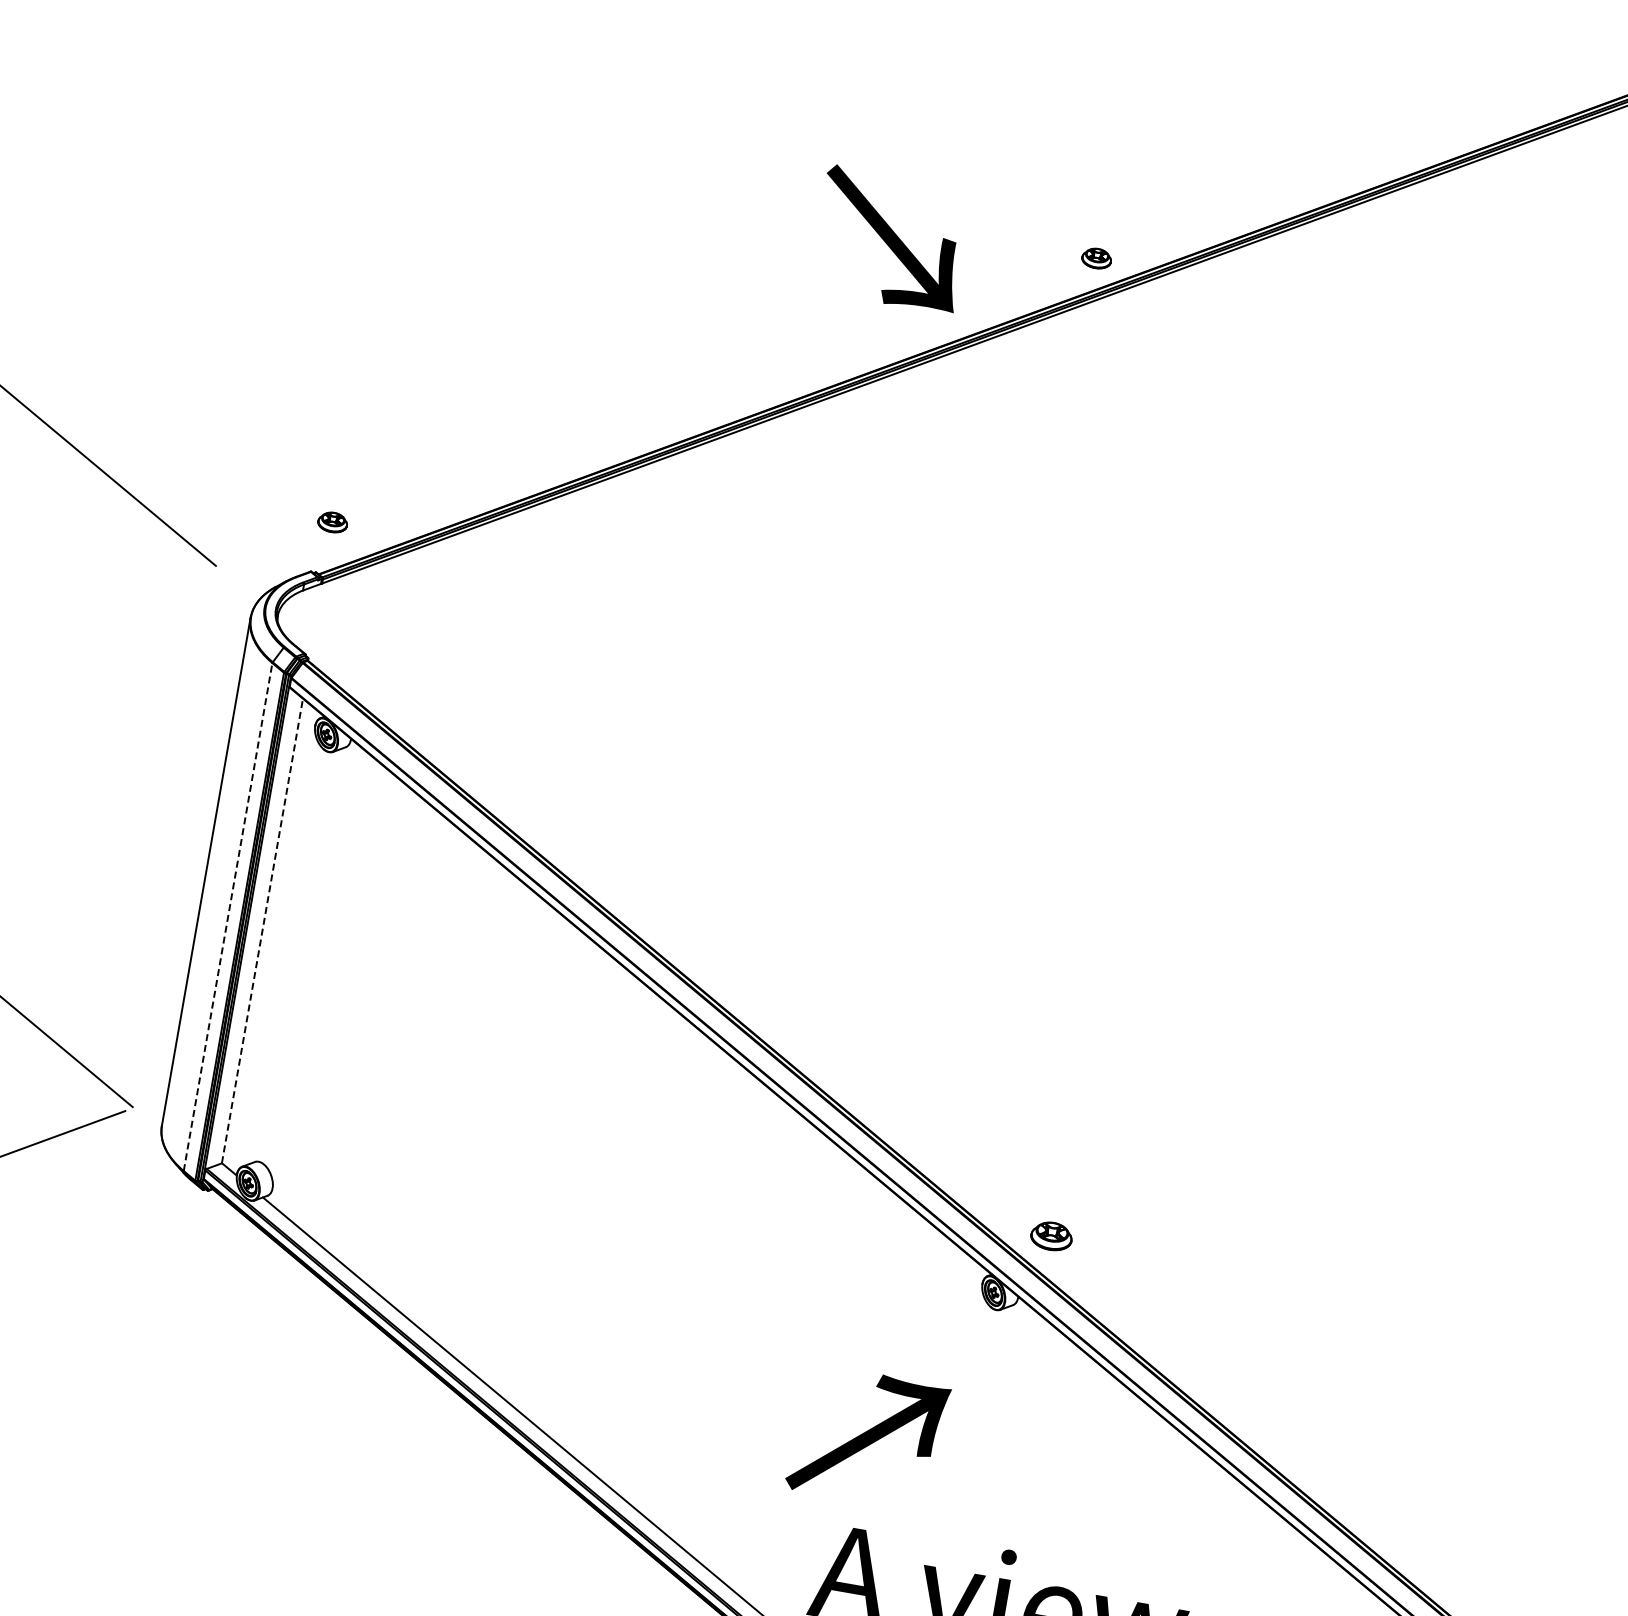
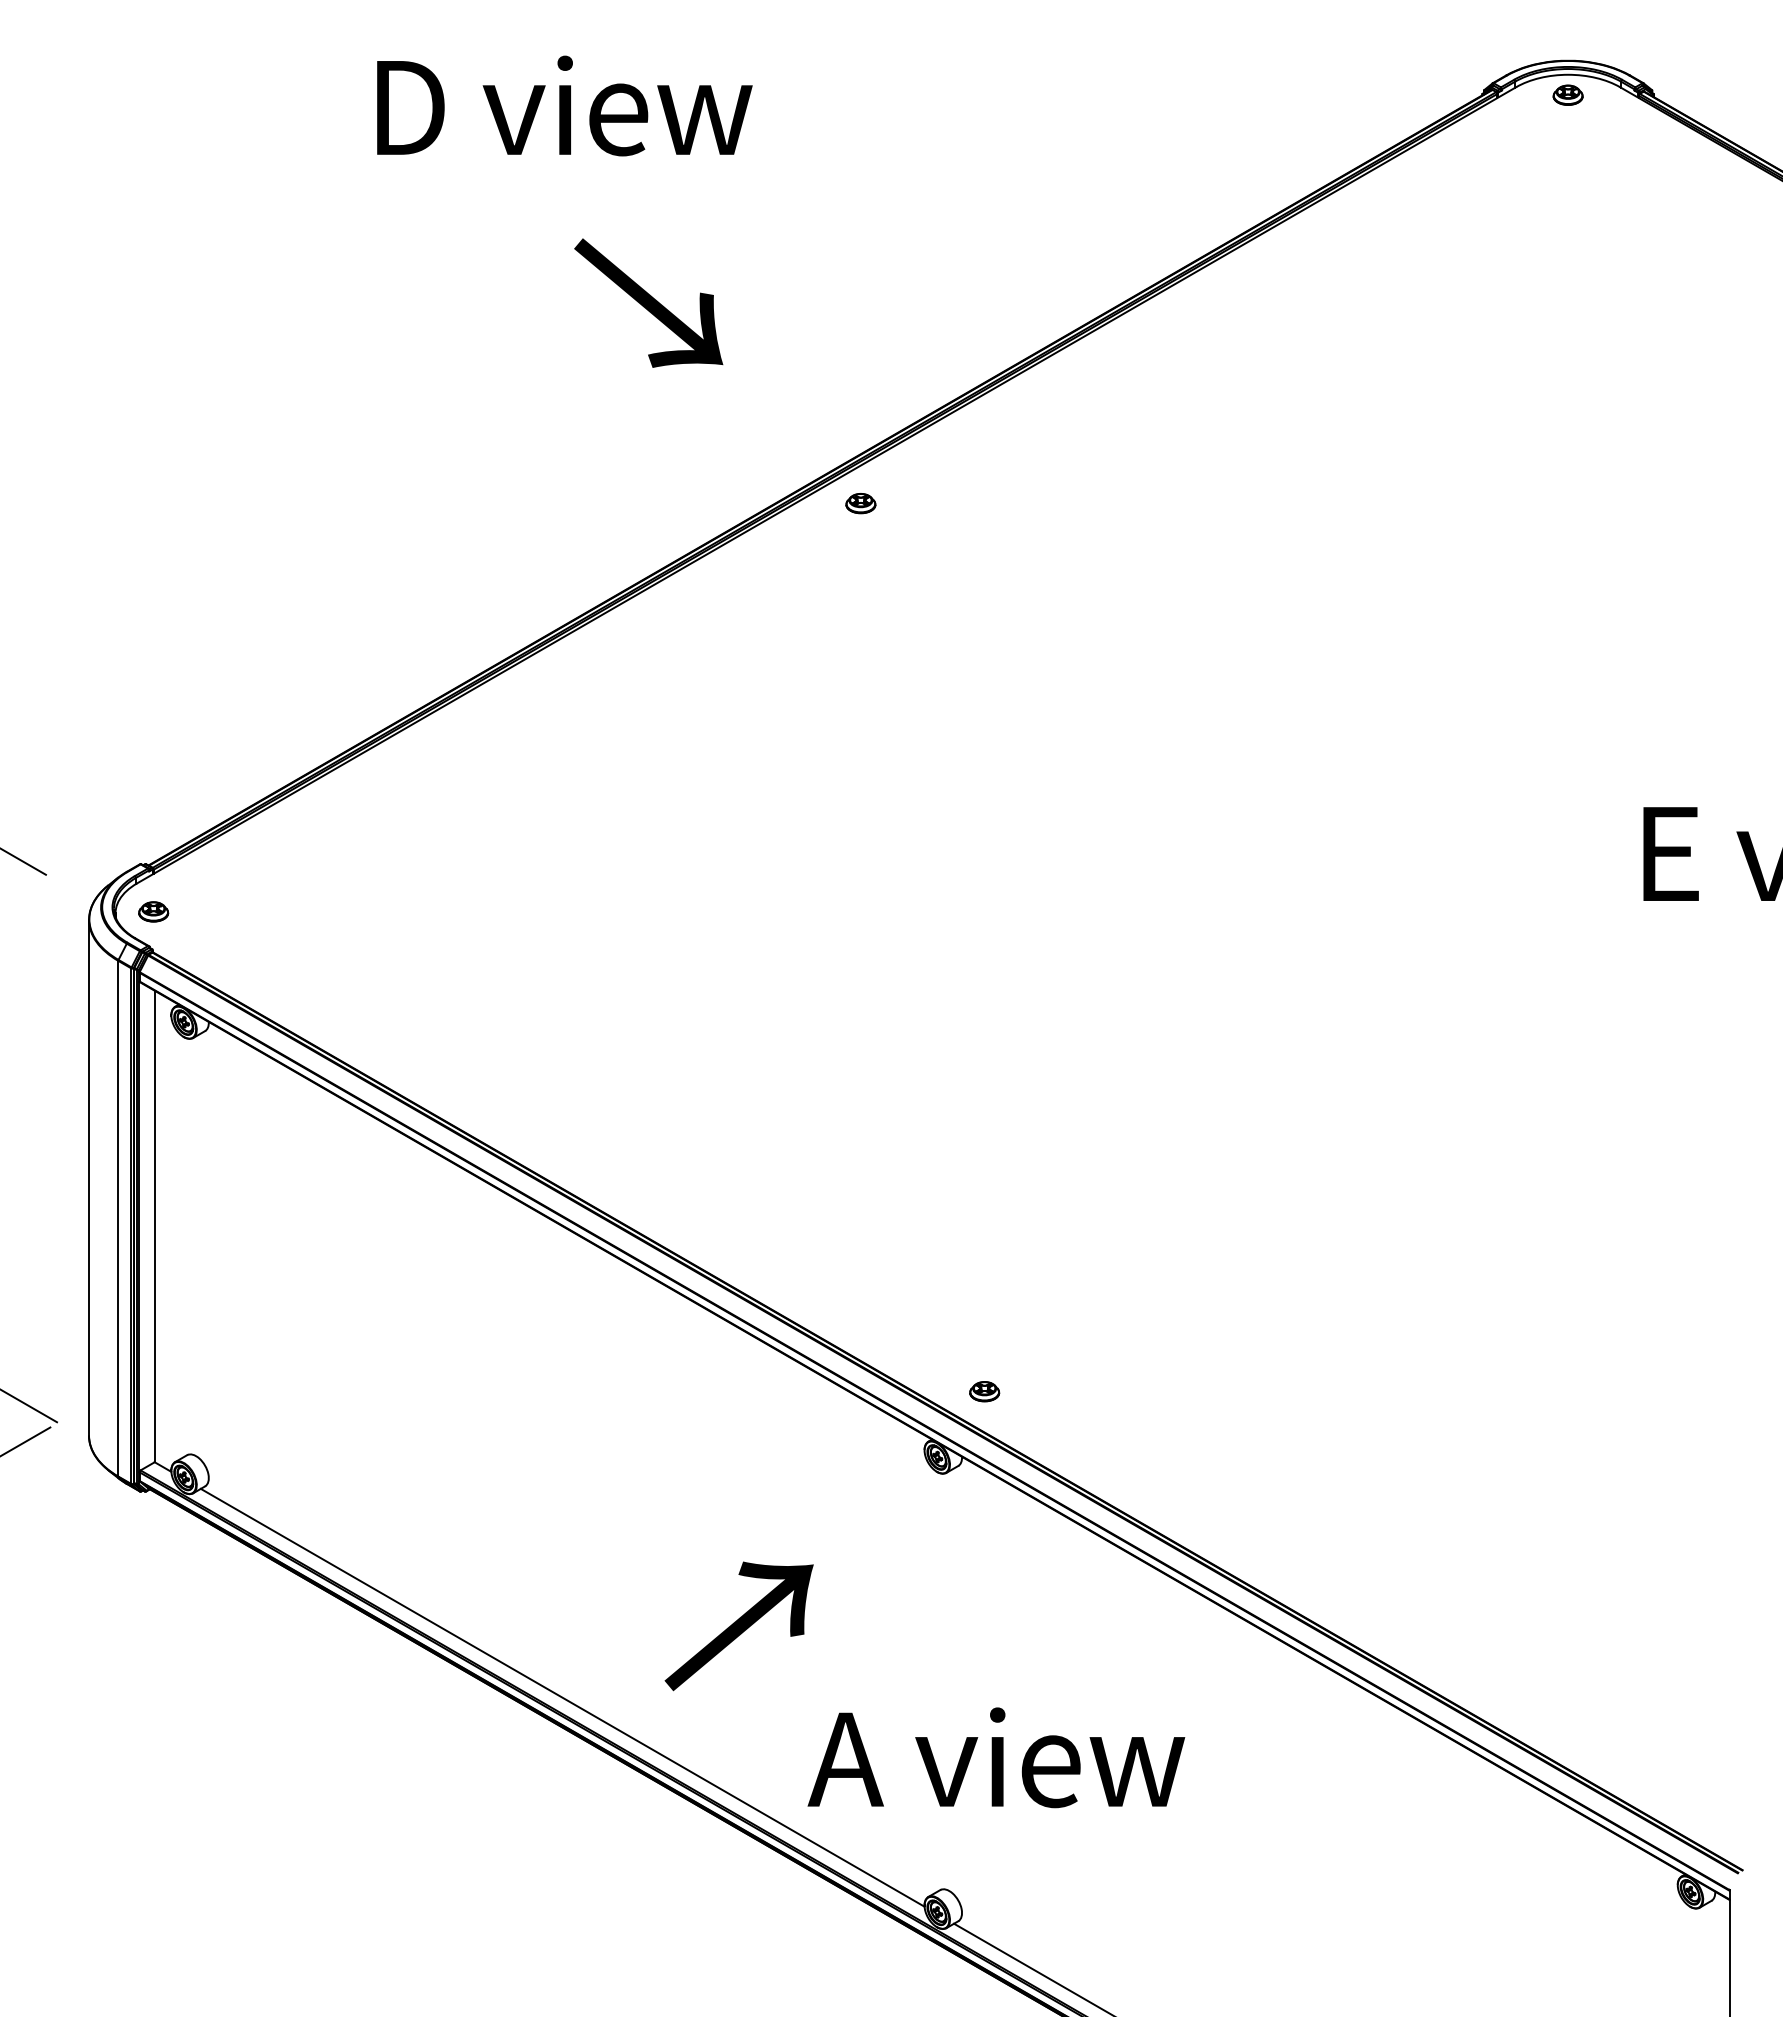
text: (890, 238) -> (648, 302), moved
part: (1096, 258) -> (860, 503), moved
part: (332, 522) -> (153, 911), moved
line: (228, 916) -> (118, 1218), dashed -> solid
line: (262, 931) -> (154, 1226), dashed -> solid
part: (1051, 1236) -> (984, 1391), size x0.71
text: (867, 1437) -> (738, 1626), moved

